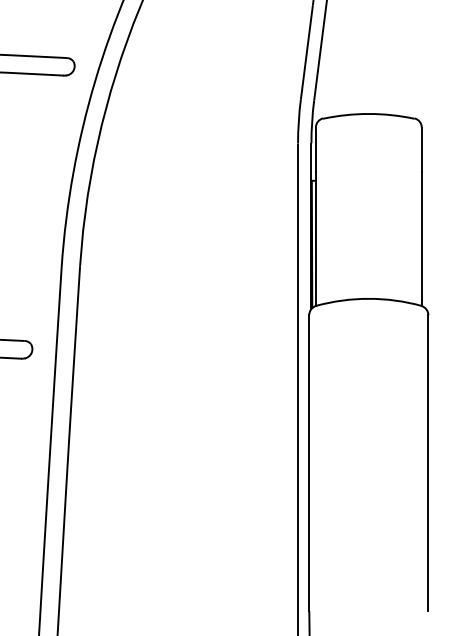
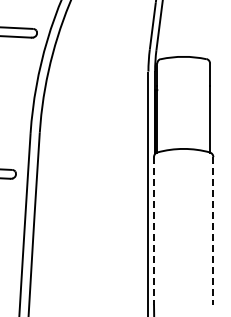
line: (310, 462) -> (154, 230), solid -> dashed
line: (428, 462) -> (213, 230), solid -> dashed

